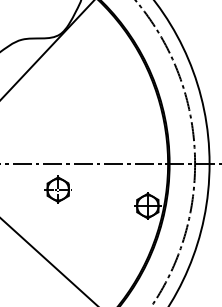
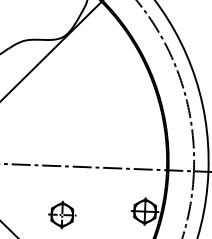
part: (57, 189) -> (61, 214), moved

